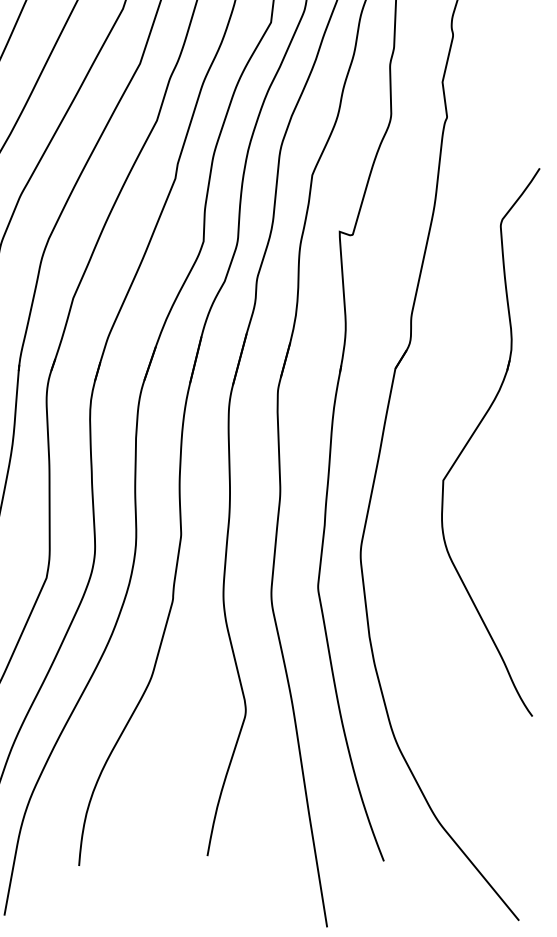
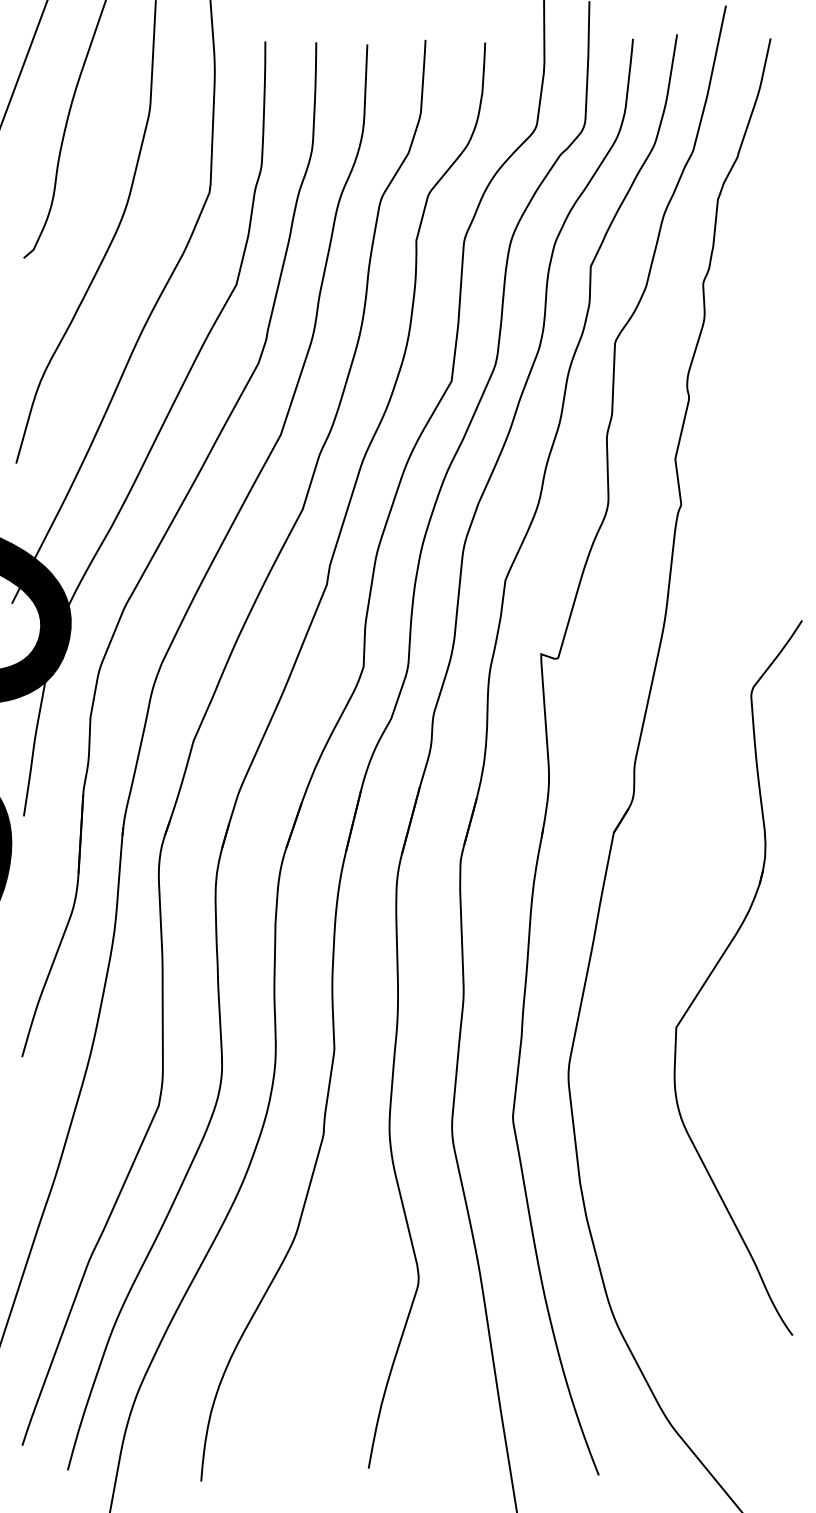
part: (474, 432) -> (717, 965), moved

